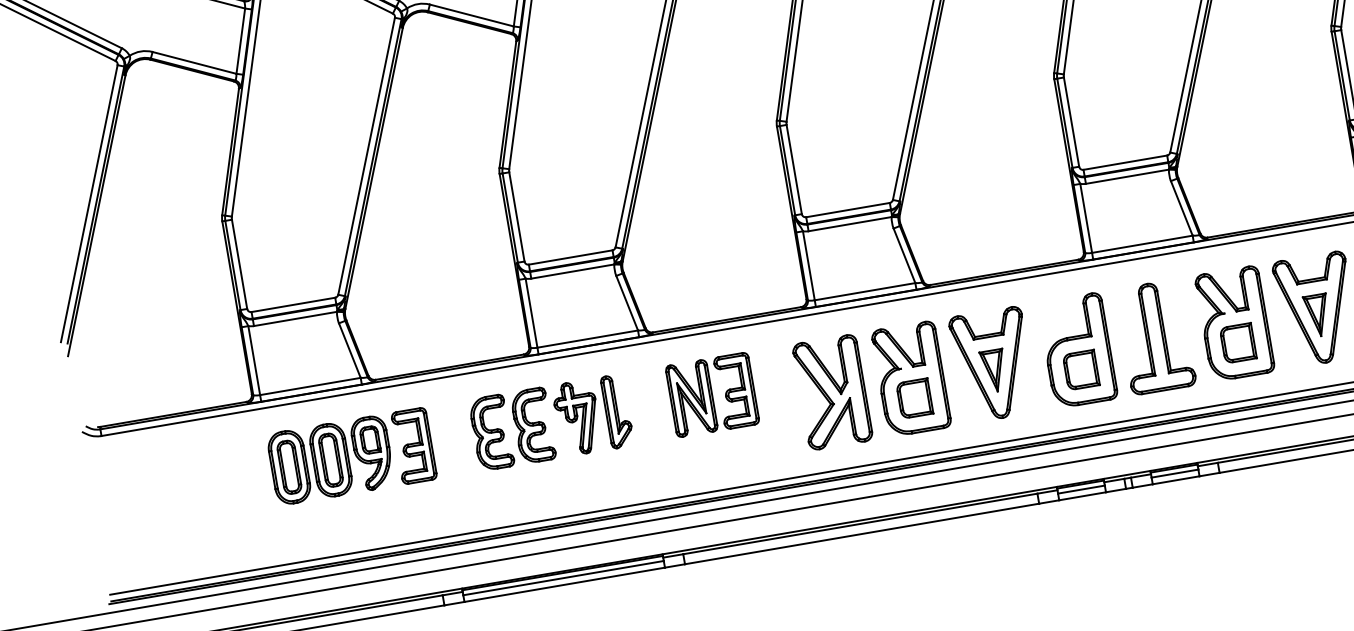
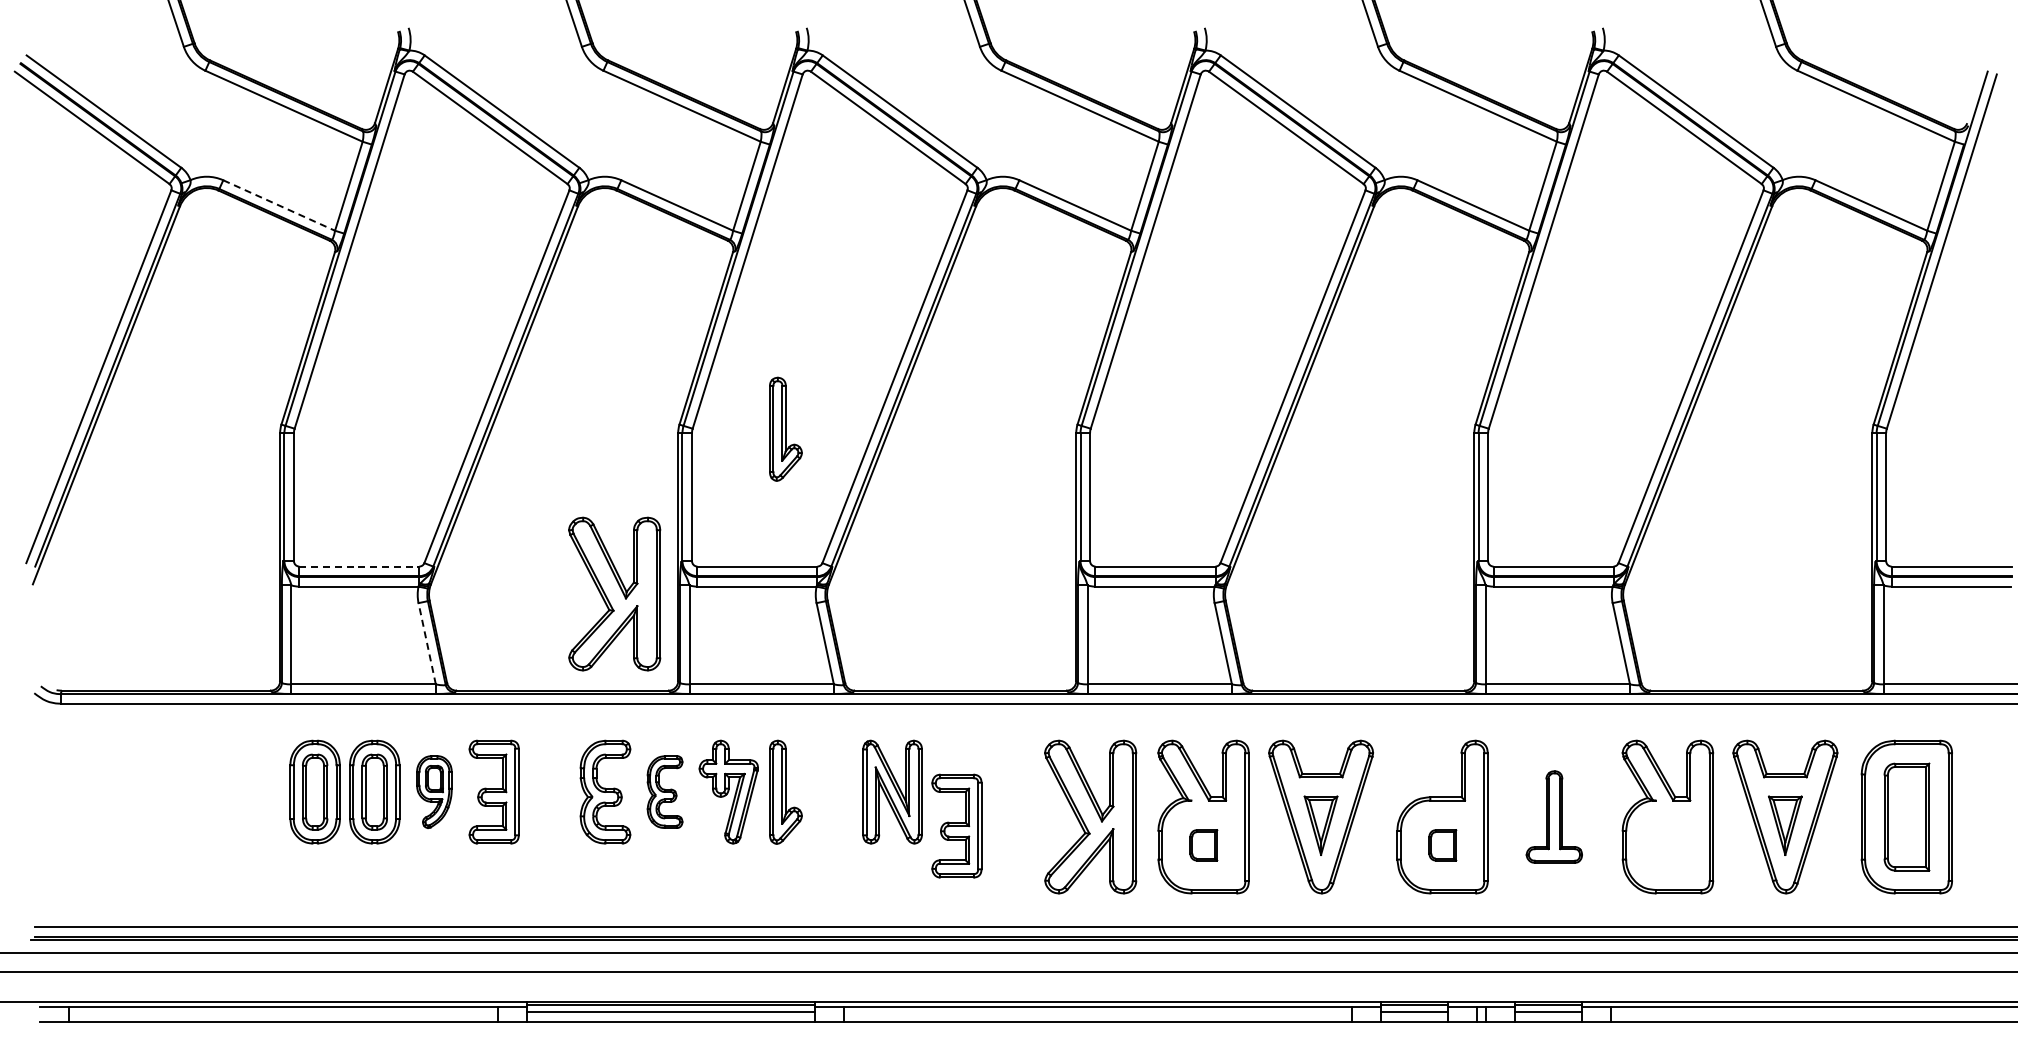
line: (194, 62) -> (279, 205), solid -> dashed
part: (573, 157) -> (785, 428), added
part: (474, 293) -> (614, 593), added
line: (293, 304) -> (359, 566), solid -> dashed
part: (1155, 336) -> (1554, 816), size x0.6
part: (1237, 343) -> (1667, 845), removed
line: (350, 350) -> (427, 643), solid -> dashed
part: (1081, 370) -> (1442, 845), size x0.6
part: (736, 390) -> (956, 825), moved
part: (914, 398) -> (1203, 845), size x0.6
part: (532, 425) -> (664, 791), size x0.7
part: (372, 452) -> (434, 791), size x0.7

